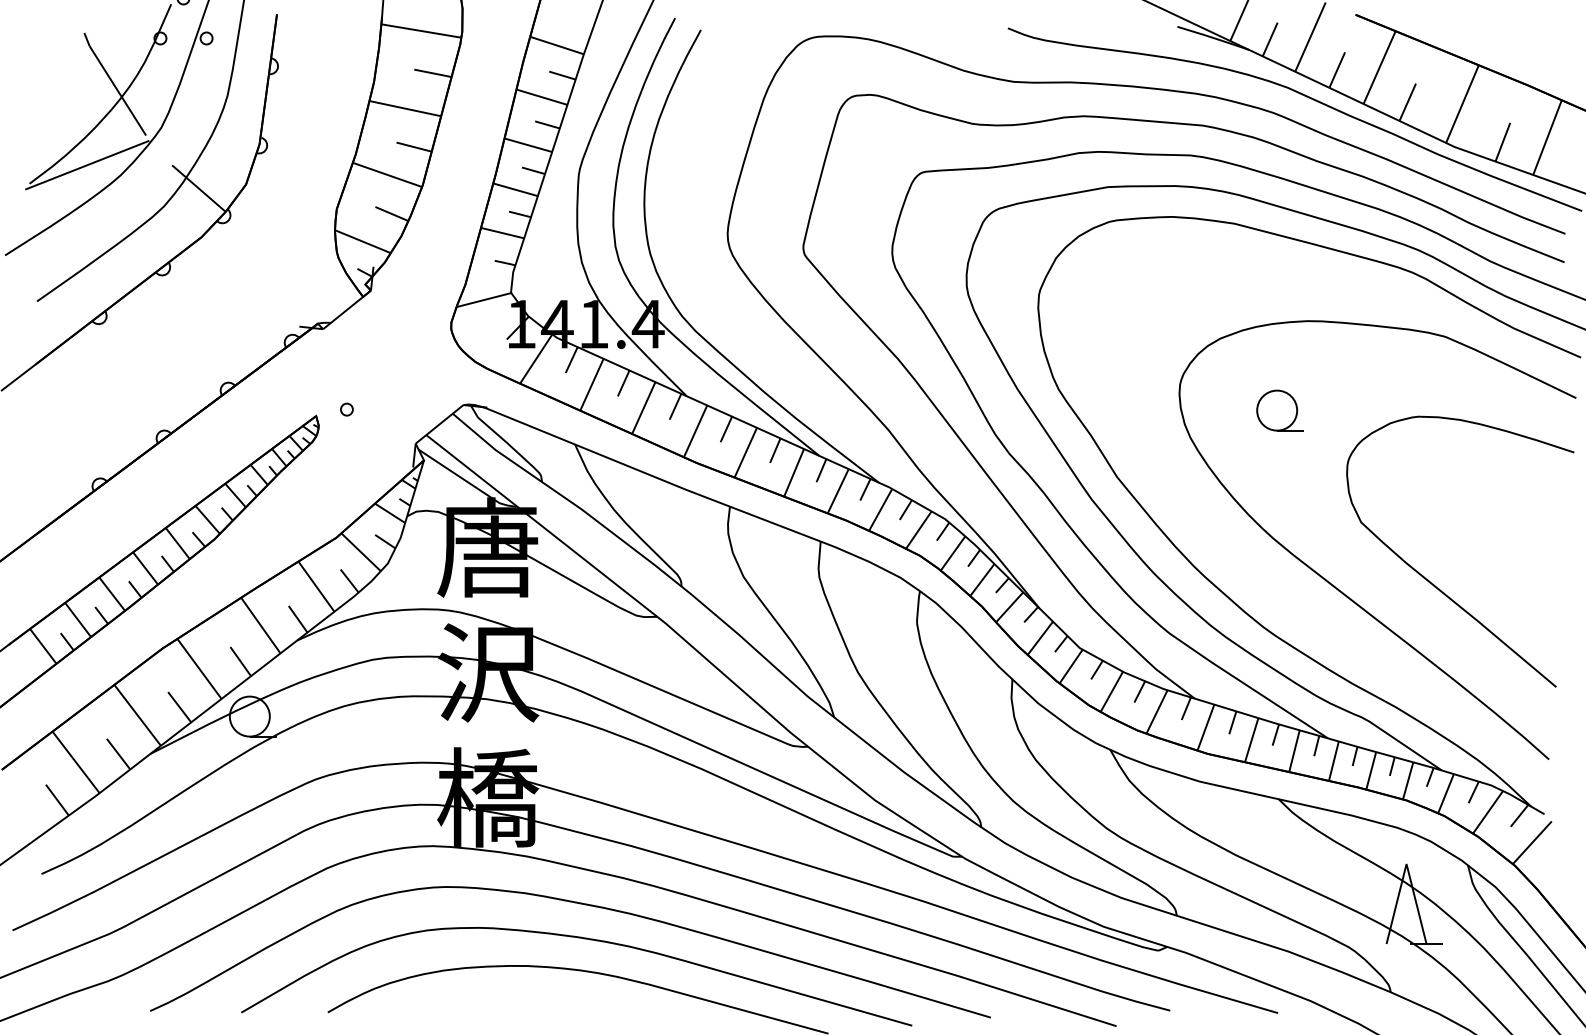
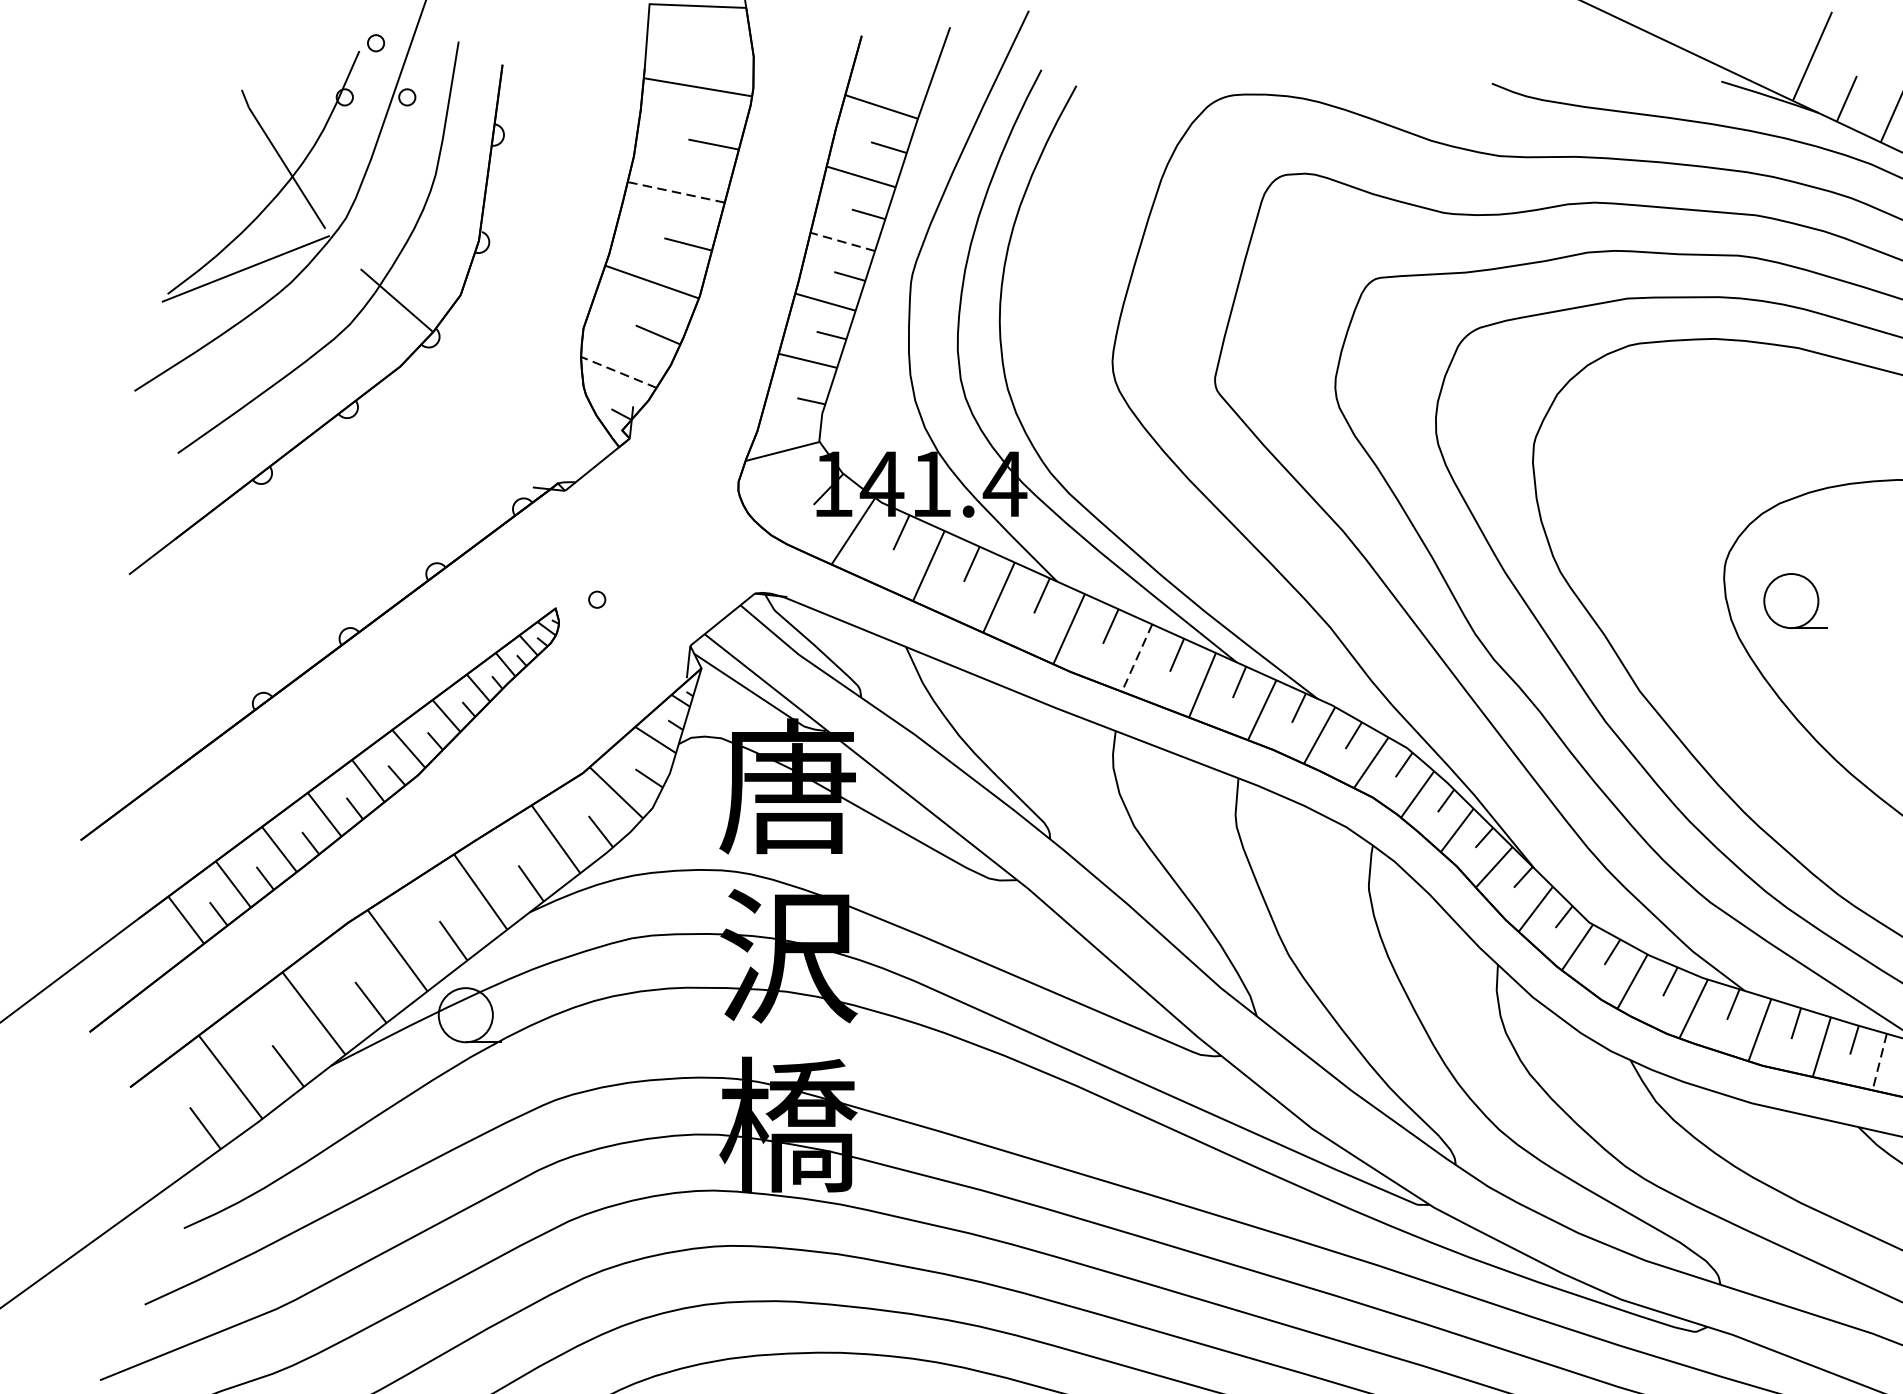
line: (405, 108) -> (676, 192), solid -> dashed
line: (528, 145) -> (842, 242), solid -> dashed
line: (362, 241) -> (618, 372), solid -> dashed
part: (1279, 410) -> (1794, 600), moved
line: (745, 453) -> (1136, 659), solid -> dashed
line: (1294, 751) -> (1879, 1062), solid -> dashed

